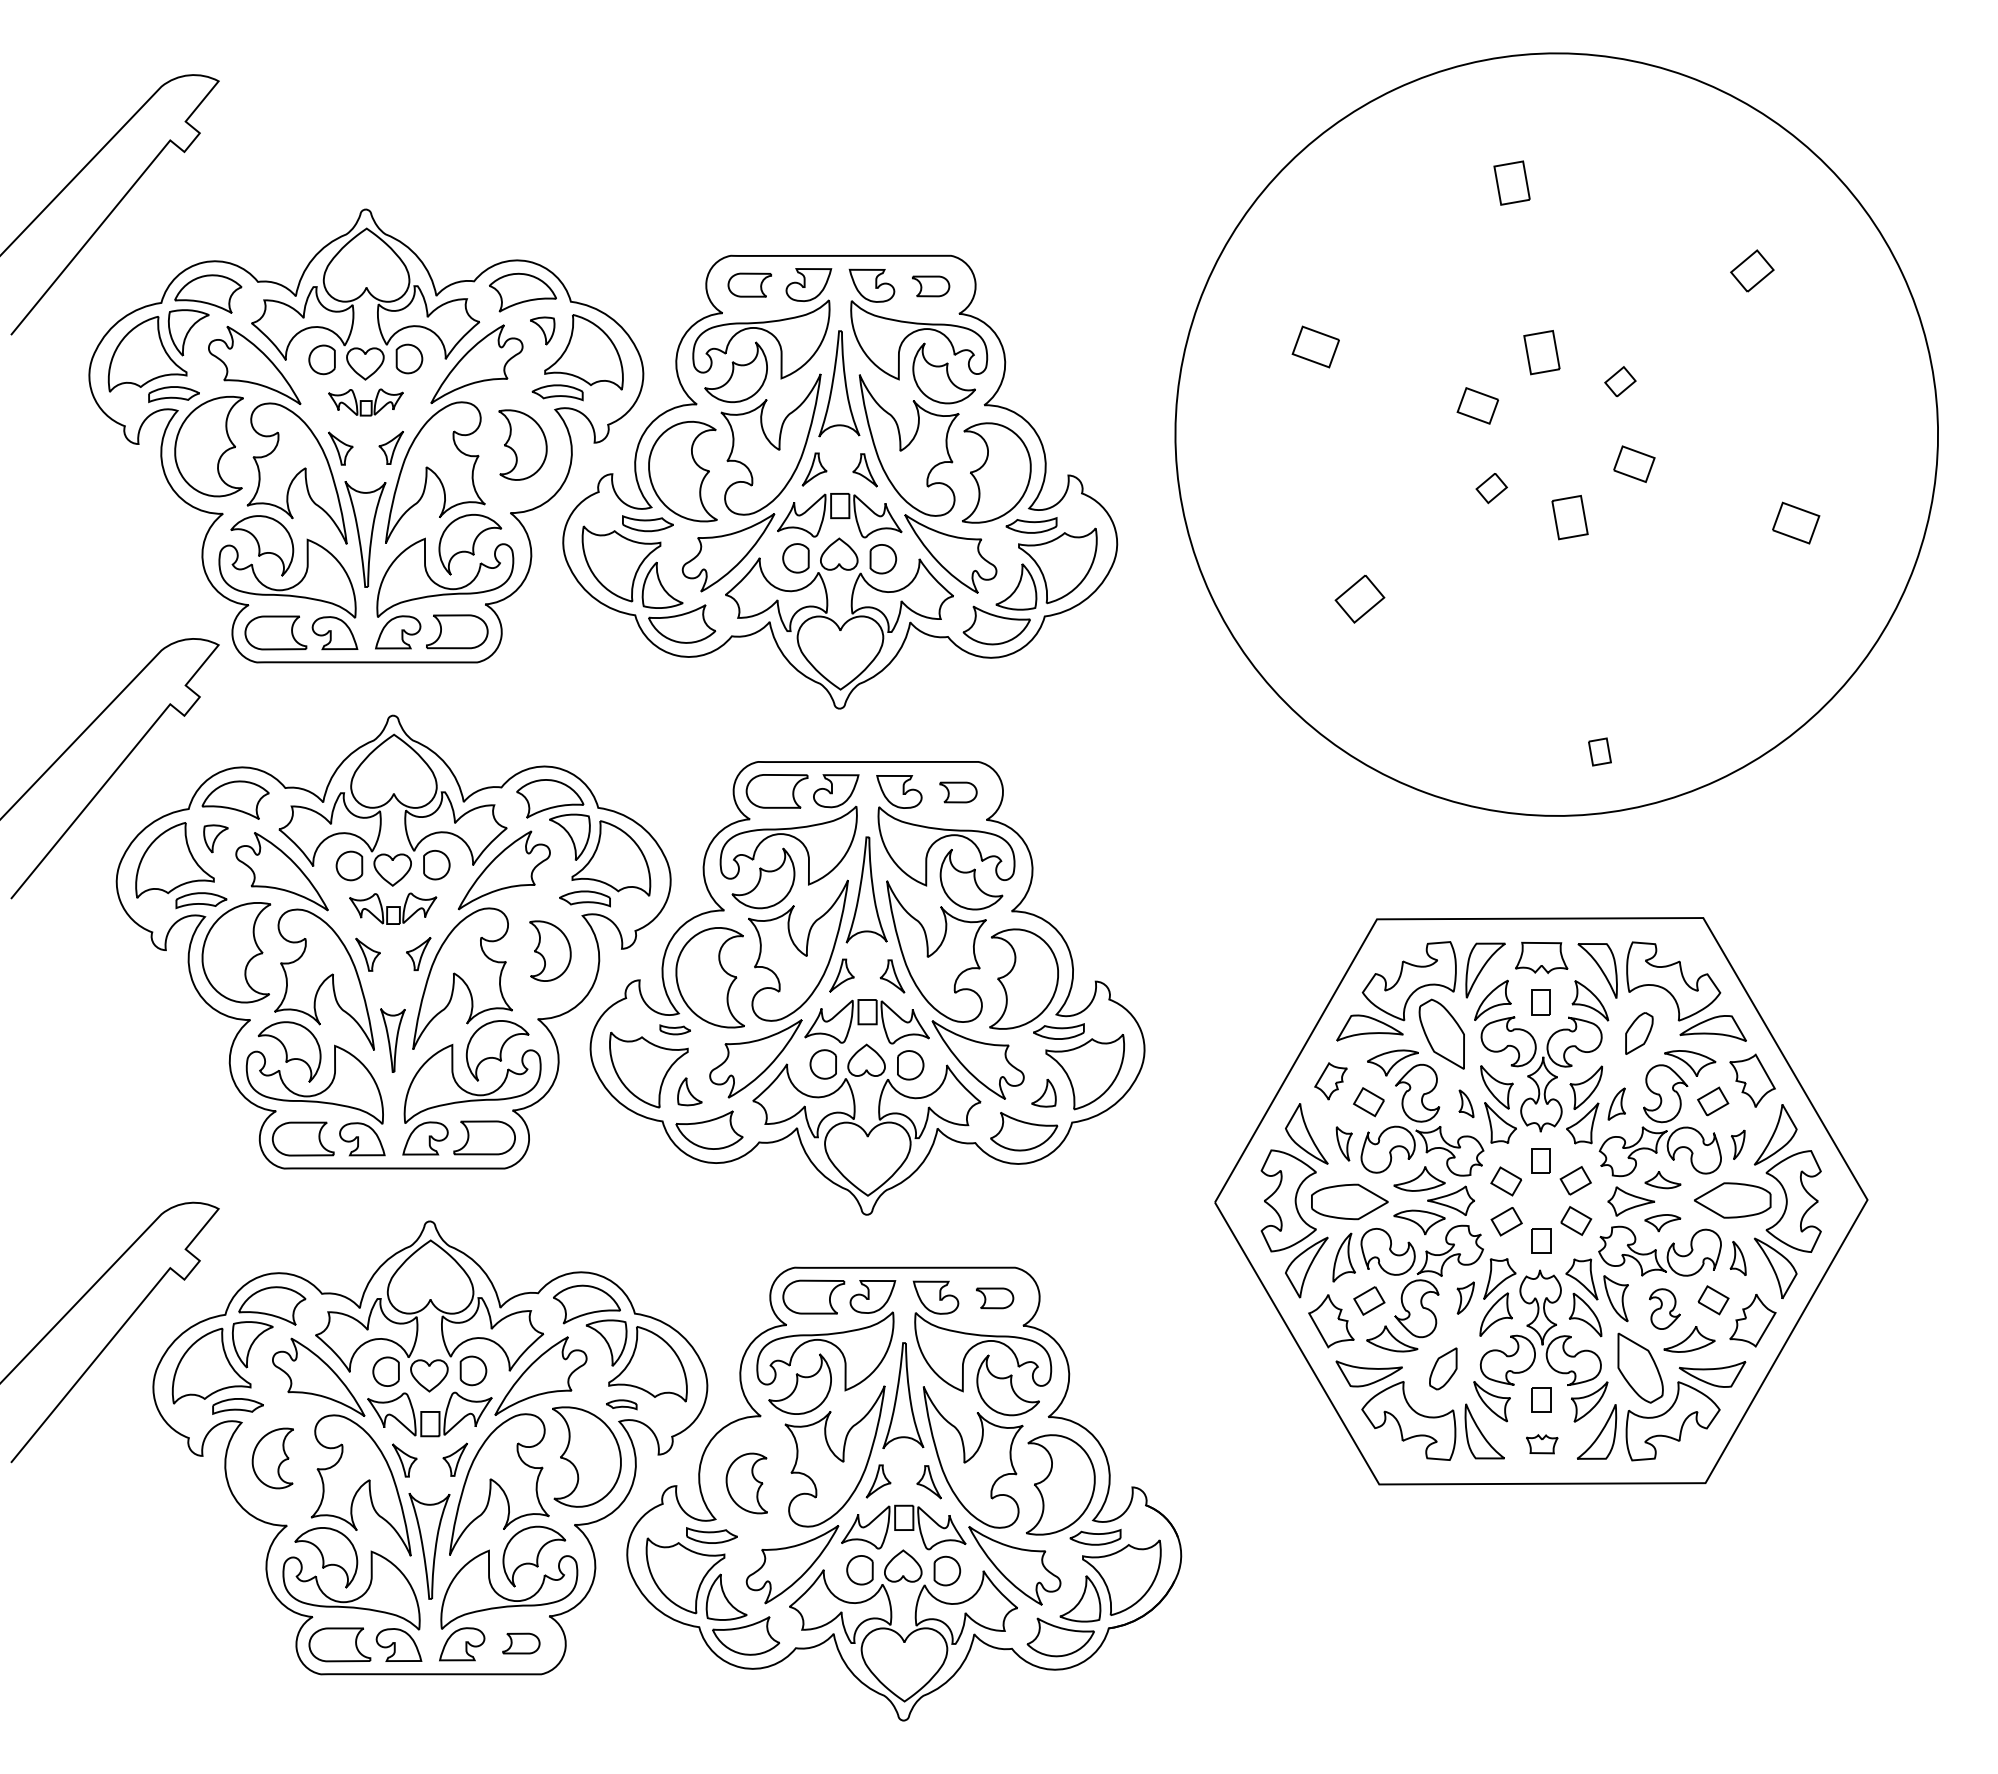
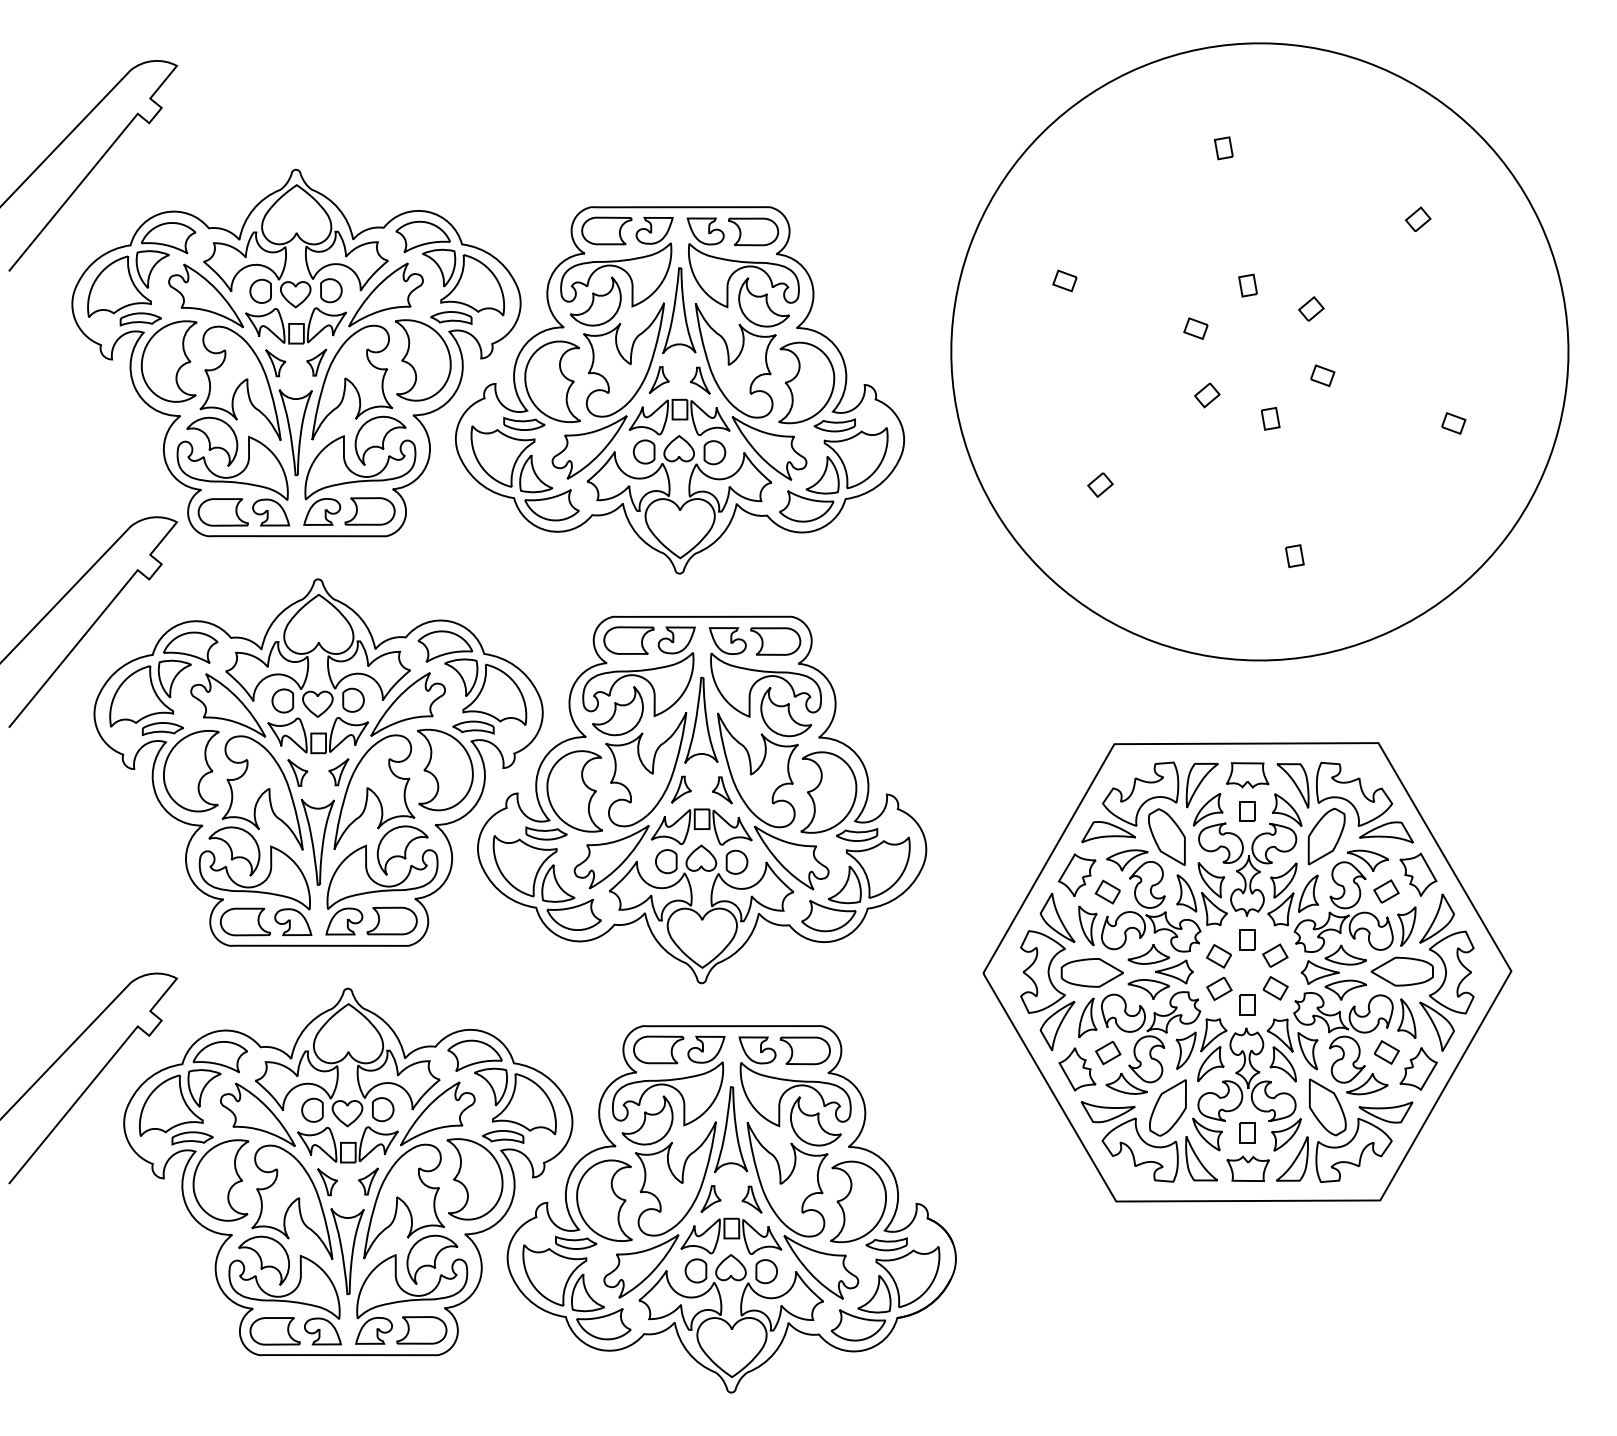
part: (1512, 182) -> (1224, 147), size x0.62
part: (1752, 270) -> (1418, 219), size x0.71
part: (749, 284) -> (606, 230), size x1.43
part: (930, 286) -> (753, 232), size x1.67
part: (542, 330) -> (439, 267), size x1.67
part: (1315, 346) -> (1064, 280), size x0.62
part: (1542, 352) -> (1248, 285), size x0.62
part: (365, 402) -> (295, 325), size x1.67
part: (1477, 405) -> (1195, 328), size x0.71
part: (522, 444) -> (422, 359), size x1.43
part: (1634, 463) -> (1322, 375), size x0.71
part: (1569, 516) -> (1270, 418), size x0.62
part: (1796, 522) -> (1453, 423), size x0.62
part: (1359, 598) -> (1100, 484), size x0.62
part: (1599, 751) -> (1294, 555), moved
part: (958, 792) -> (775, 641), size x1.67
part: (215, 838) -> (174, 678), size x1.67
part: (392, 908) -> (317, 735), size x1.43
part: (550, 950) -> (445, 769), size x1.67
part: (675, 1029) -> (546, 833), size x1.67
part: (1639, 1033) -> (1326, 836), size x1.67
part: (392, 1040) -> (317, 842), size x1.67
part: (1330, 1081) -> (1076, 875), size x1.43
part: (689, 1091) -> (558, 883), size x1.67
part: (1043, 1092) -> (844, 884), size x1.67
part: (1466, 1103) -> (1186, 893), size x1.67
part: (1616, 1103) -> (1308, 893), size x1.43
part: (1344, 1143) -> (1088, 925), size x1.43
part: (1737, 1144) -> (1406, 926), size x1.67
part: (1662, 1179) -> (1345, 954), size x1.43
part: (1662, 1222) -> (1345, 989), size x1.43
part: (1737, 1258) -> (1406, 1018), size x1.43
part: (1465, 1297) -> (1186, 1050), size x1.43
part: (994, 1298) -> (804, 1051), size x1.67
part: (1664, 1308) -> (1347, 1059), size x1.43
part: (1443, 1368) -> (1168, 1107), size x1.67
part: (621, 1404) -> (502, 1136), size x1.67
part: (1541, 1444) -> (1247, 1169), size x1.67
part: (272, 1458) -> (220, 1180), size x1.67
part: (746, 1483) -> (604, 1200), size x1.67
part: (521, 1643) -> (422, 1330), size x1.67

